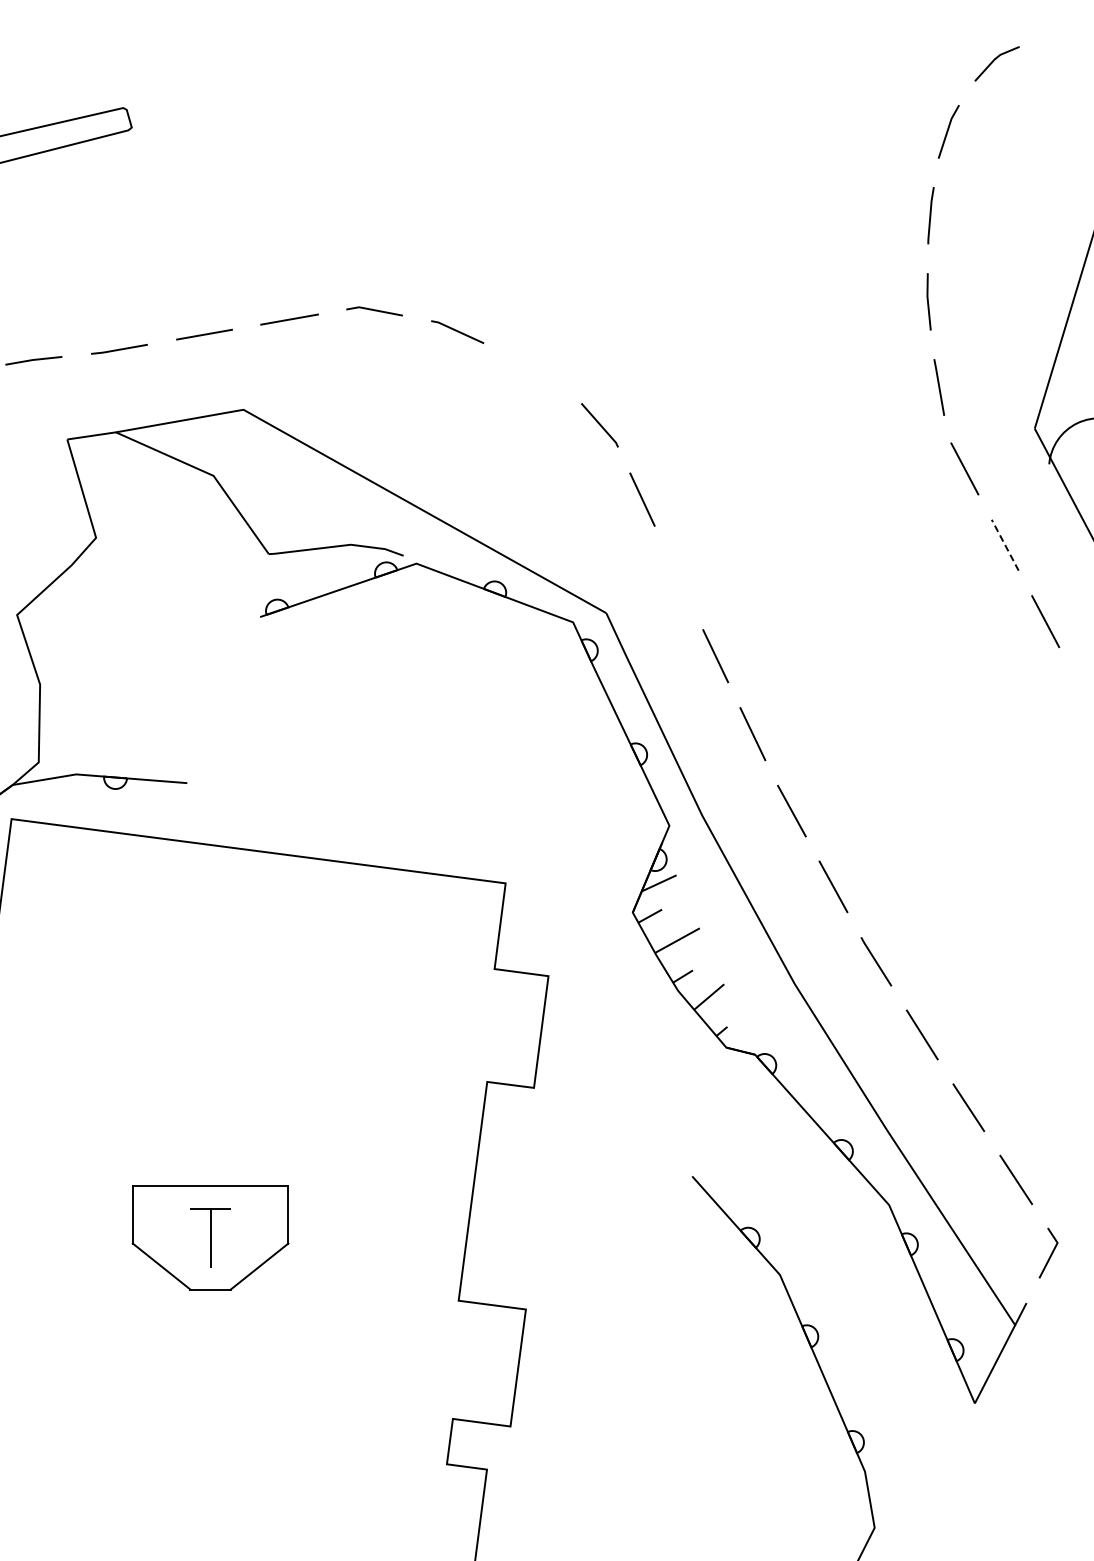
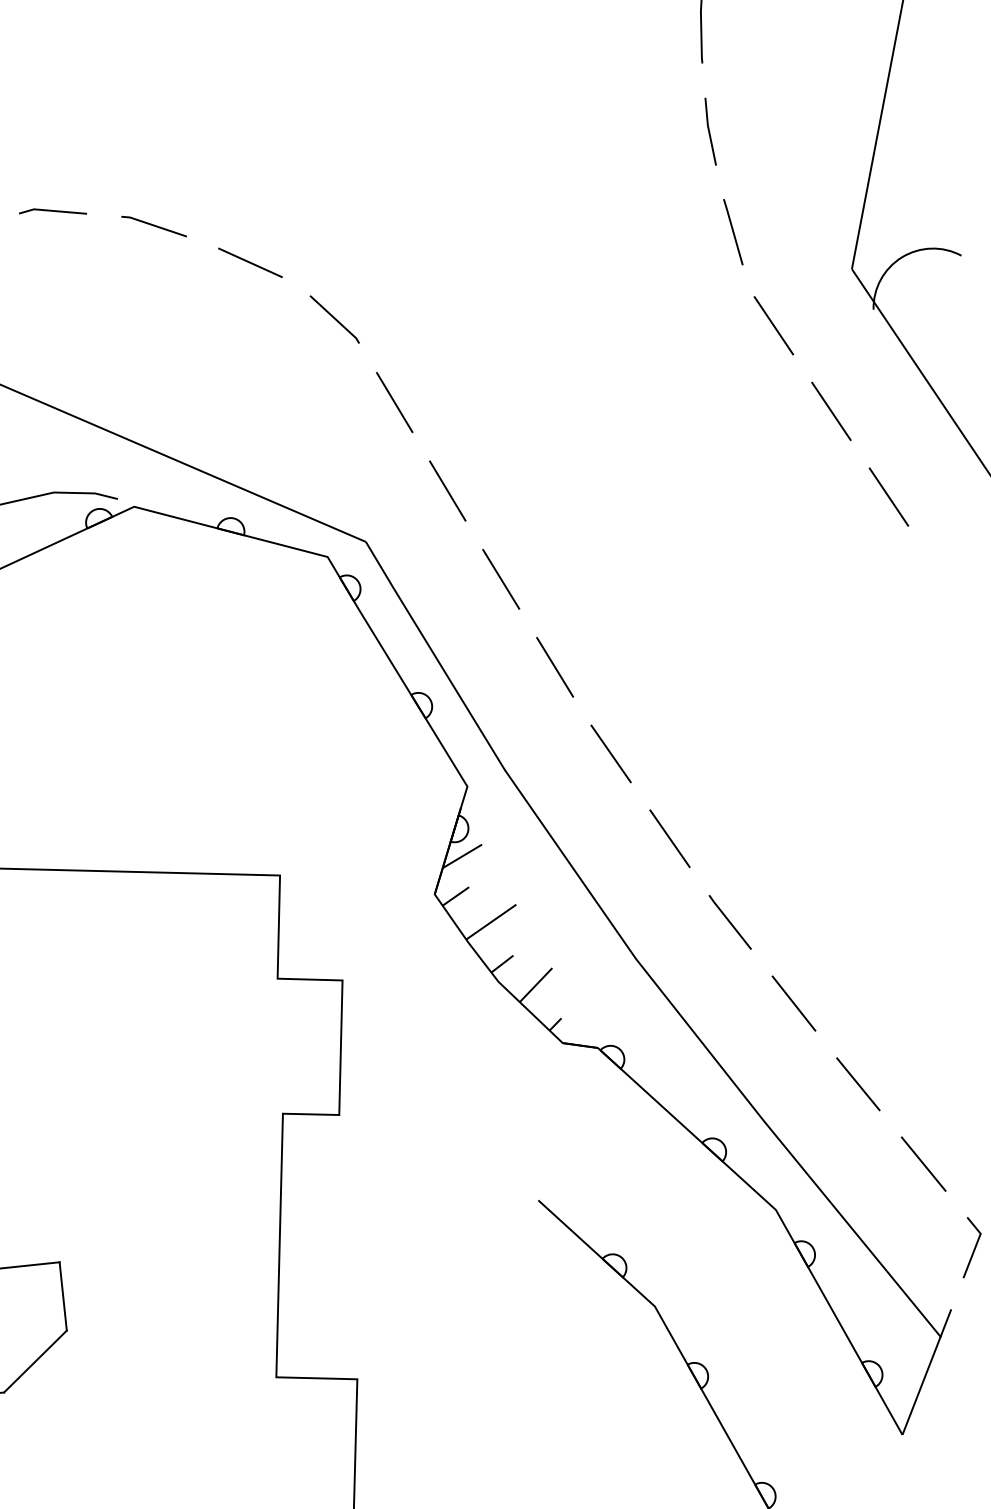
line: (534, 370) -> (250, 262), added
line: (1005, 545) -> (831, 411), dashed -> solid
line: (678, 577) -> (447, 490), added

